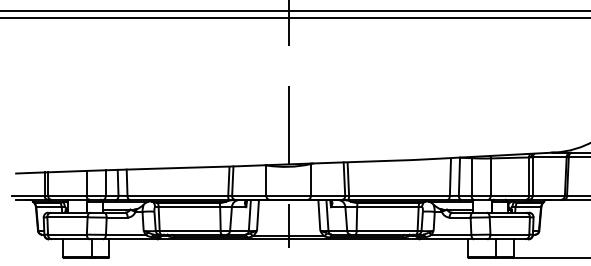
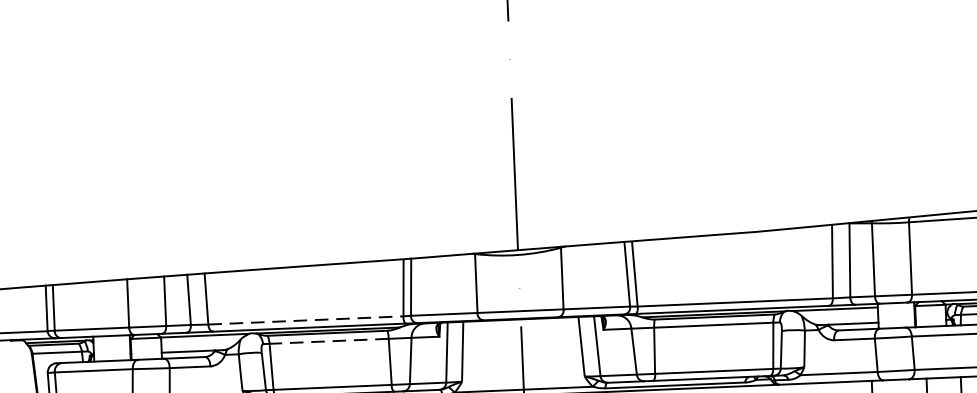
line: (178, 195) -> (307, 319), solid -> dashed
line: (189, 207) -> (329, 341), solid -> dashed

